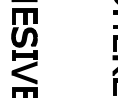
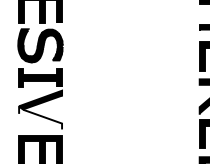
fill: (24, 77) -> (40, 117), removed

